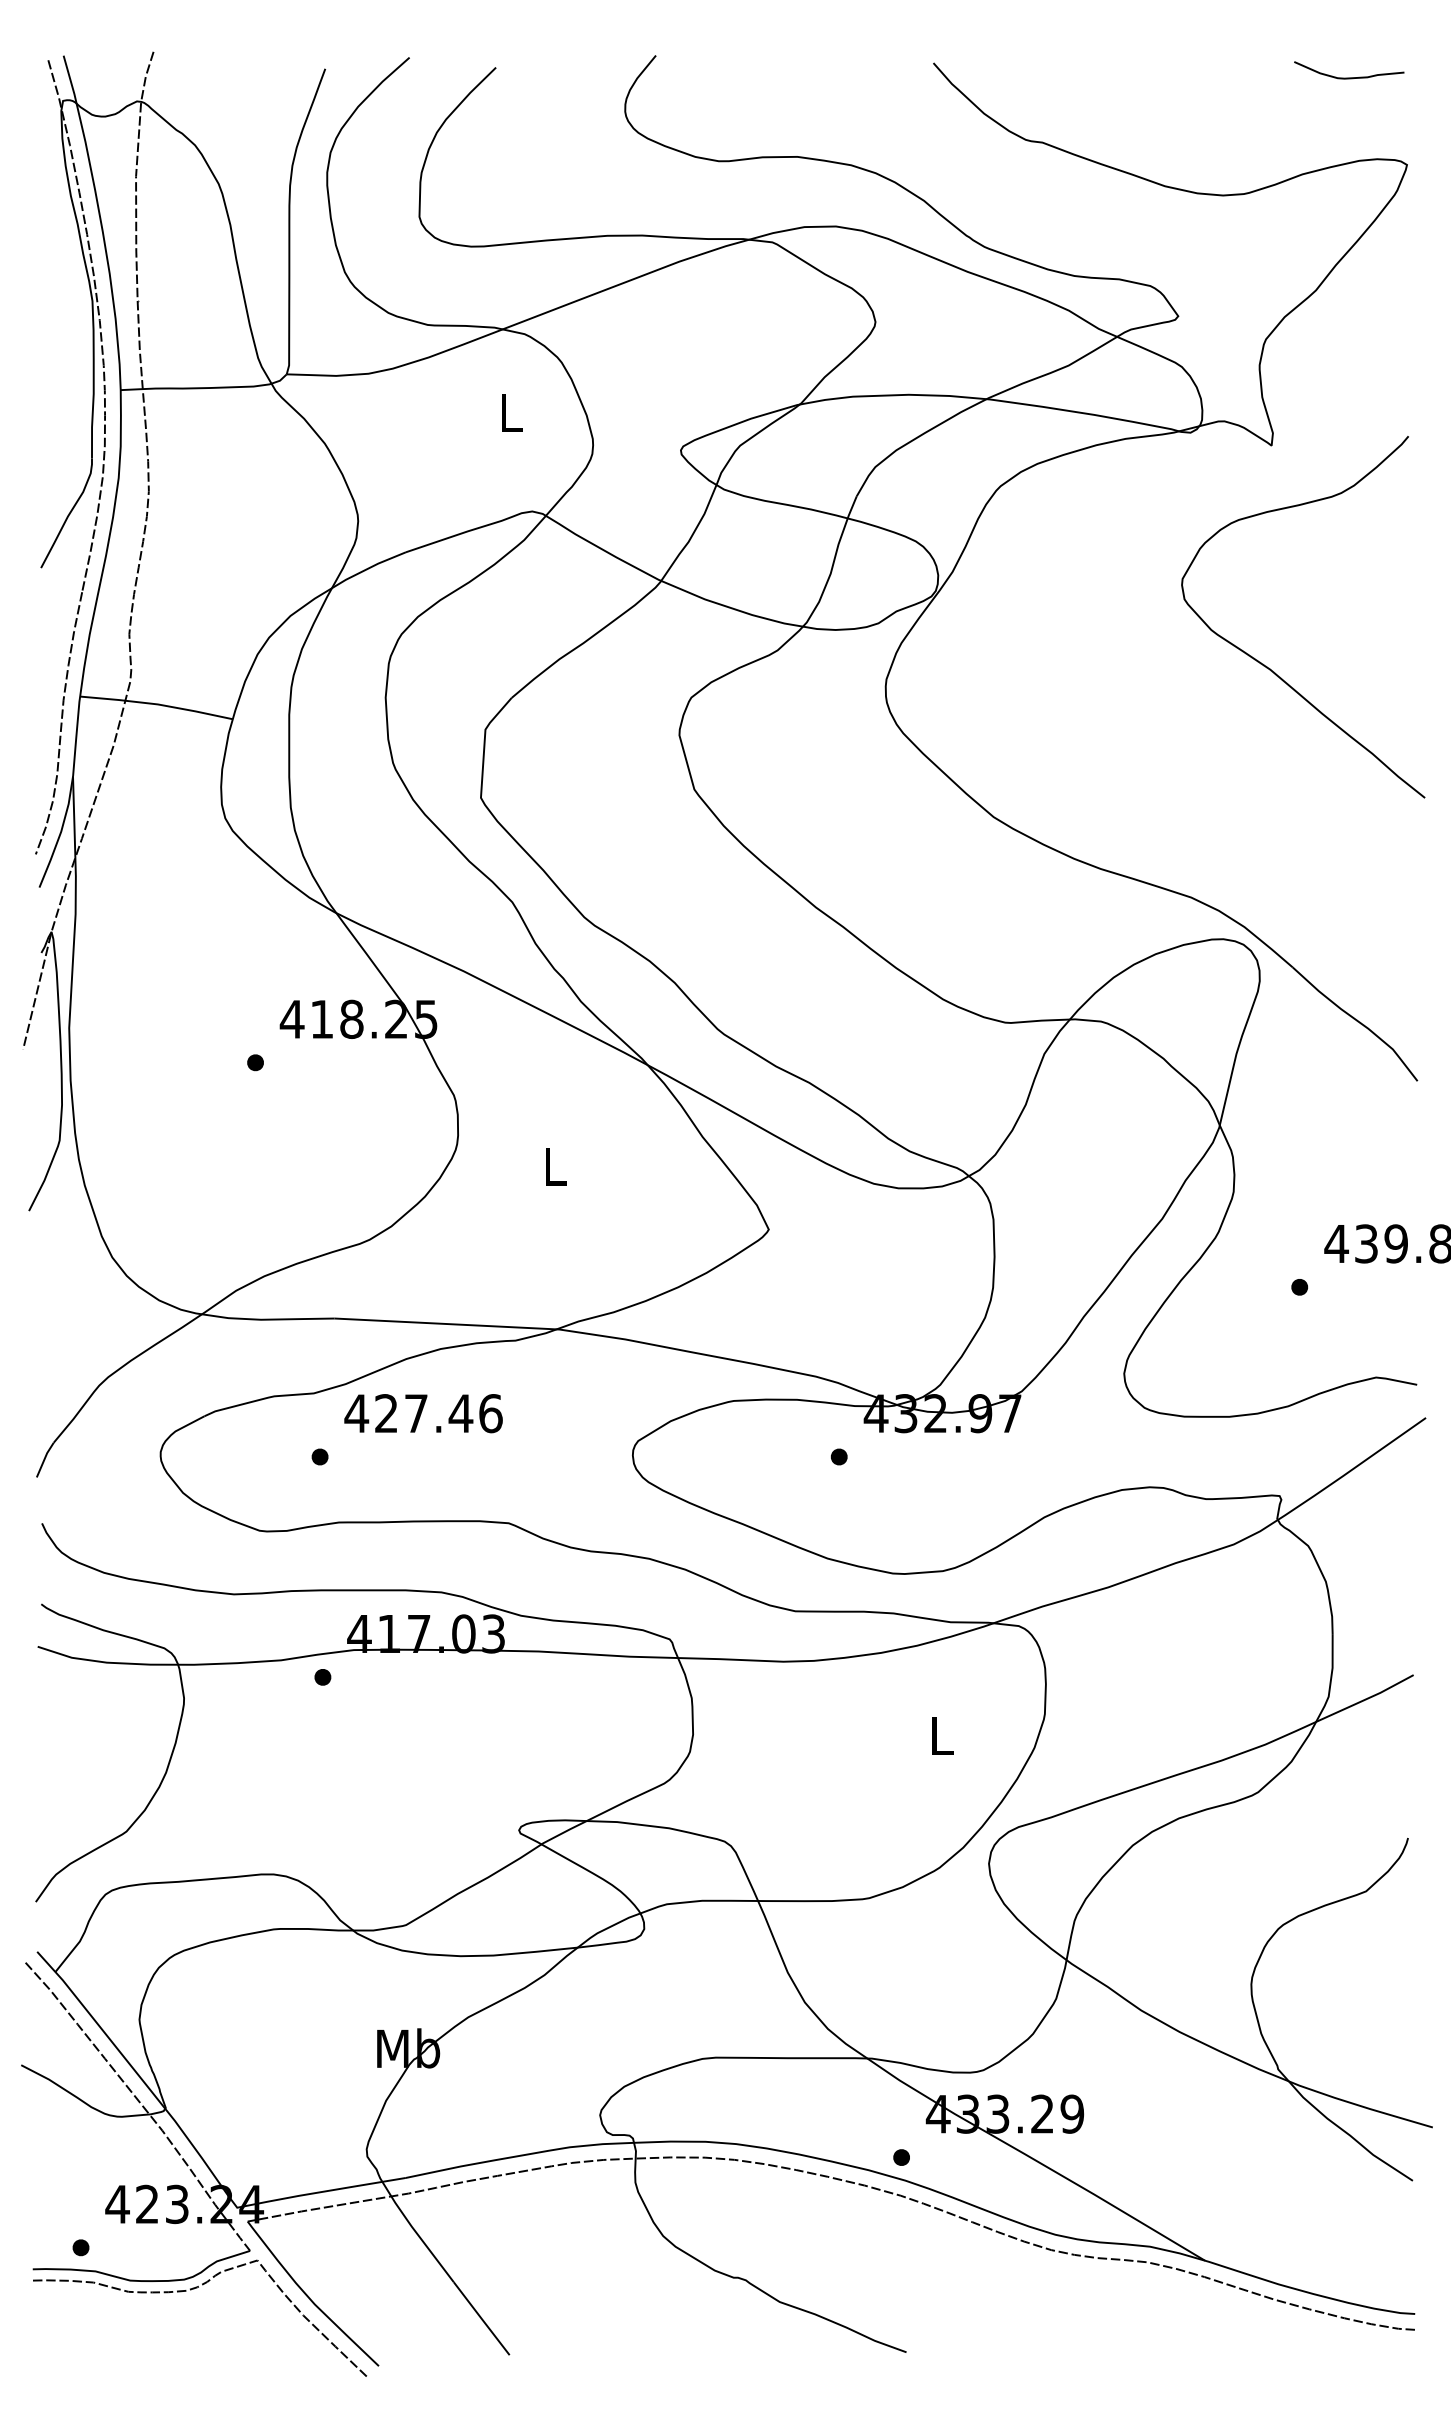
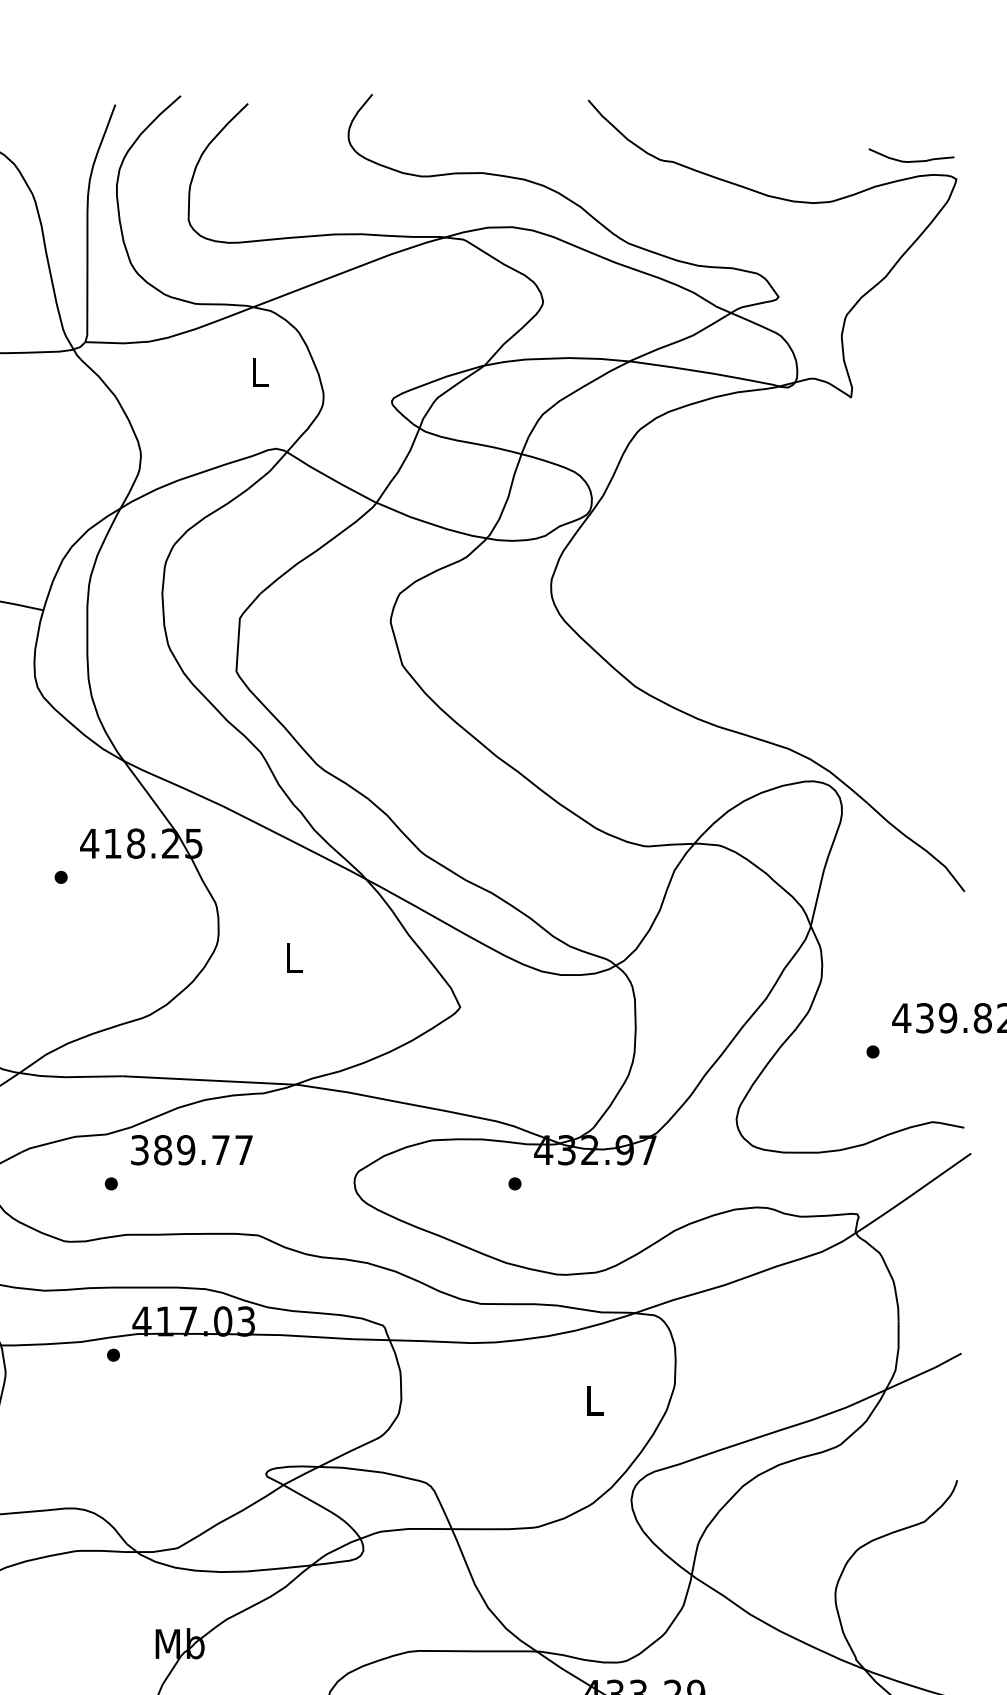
curve: (1349, 77) -> (911, 161), moved
curve: (1270, 668) -> (850, 570), removed
text: (423, 1413) -> (191, 1150), 427.46 -> 389.77

